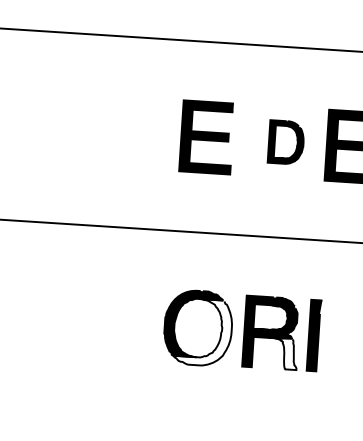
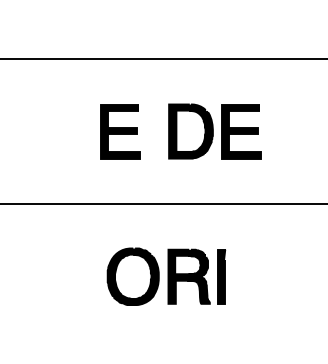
part: (206, 137) -> (120, 131), moved
part: (285, 142) -> (190, 131), size x1.67
fill: (202, 331) -> (136, 279), added
fill: (282, 352) -> (198, 291), added

